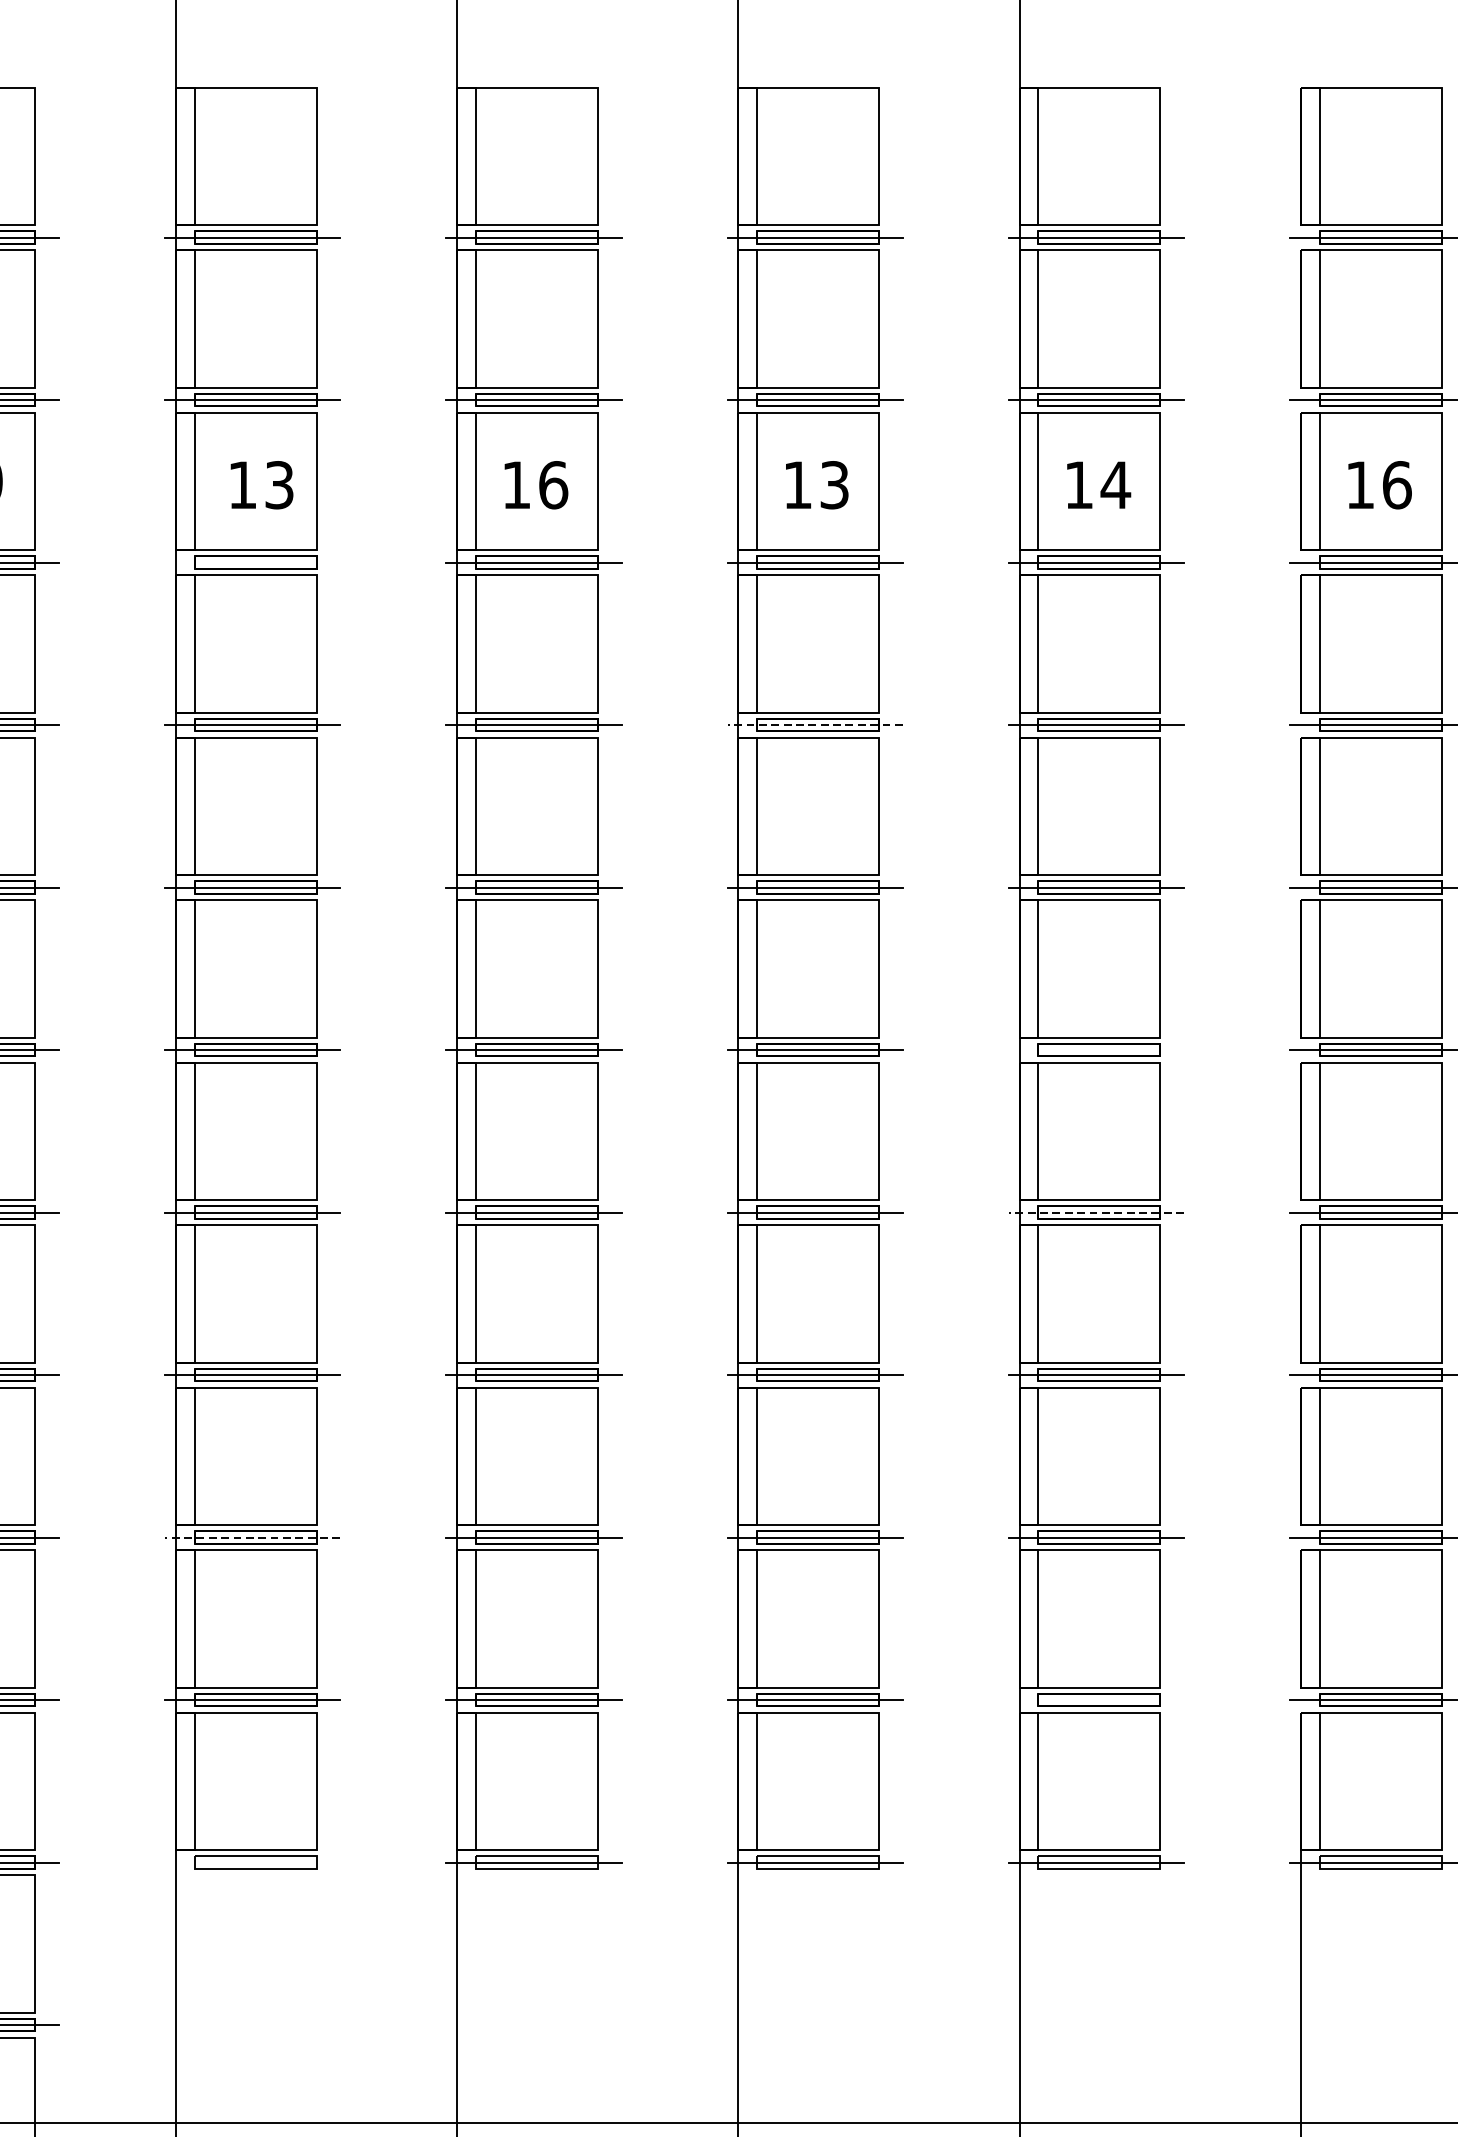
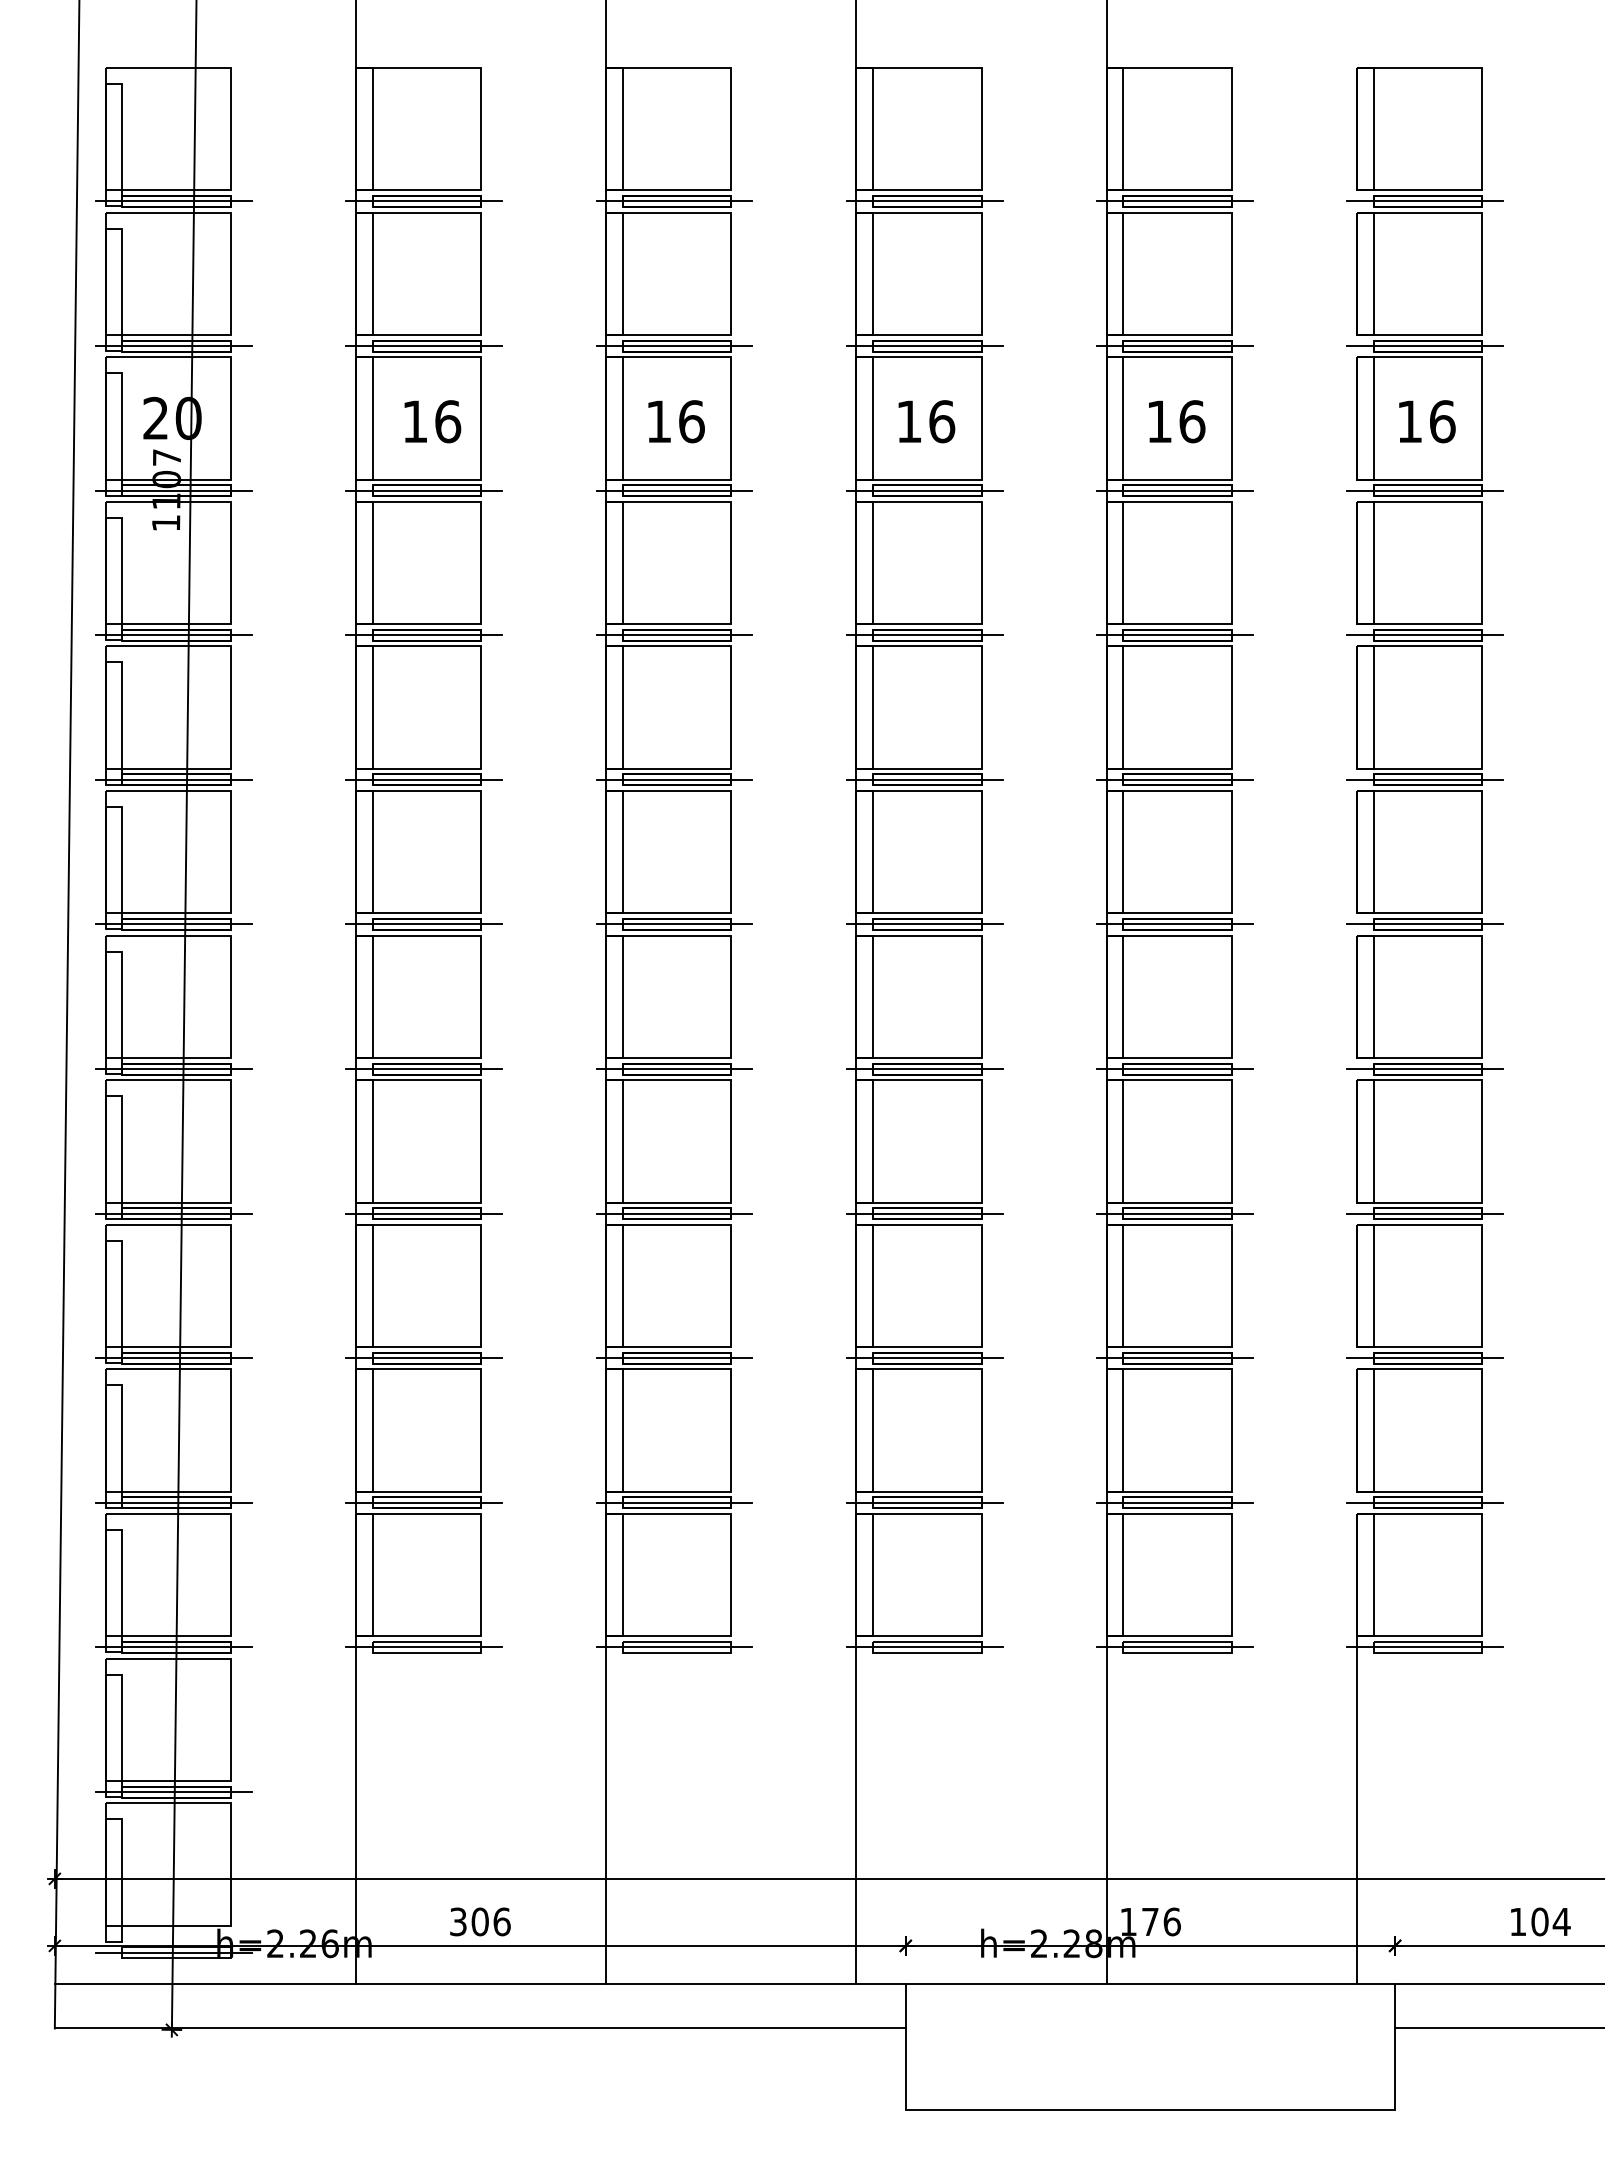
text: (280, 484) -> (448, 421), 13 -> 16
text: (835, 484) -> (942, 421), 13 -> 16
text: (1115, 484) -> (1191, 421), 14 -> 16
line: (253, 562) -> (424, 490), added
line: (814, 725) -> (924, 635), dashed -> solid
line: (1095, 1050) -> (1174, 924), added
line: (1095, 1213) -> (1174, 1069), dashed -> solid
line: (253, 1537) -> (424, 1358), dashed -> solid
line: (1095, 1699) -> (1174, 1502), added
line: (253, 1862) -> (424, 1647), added

